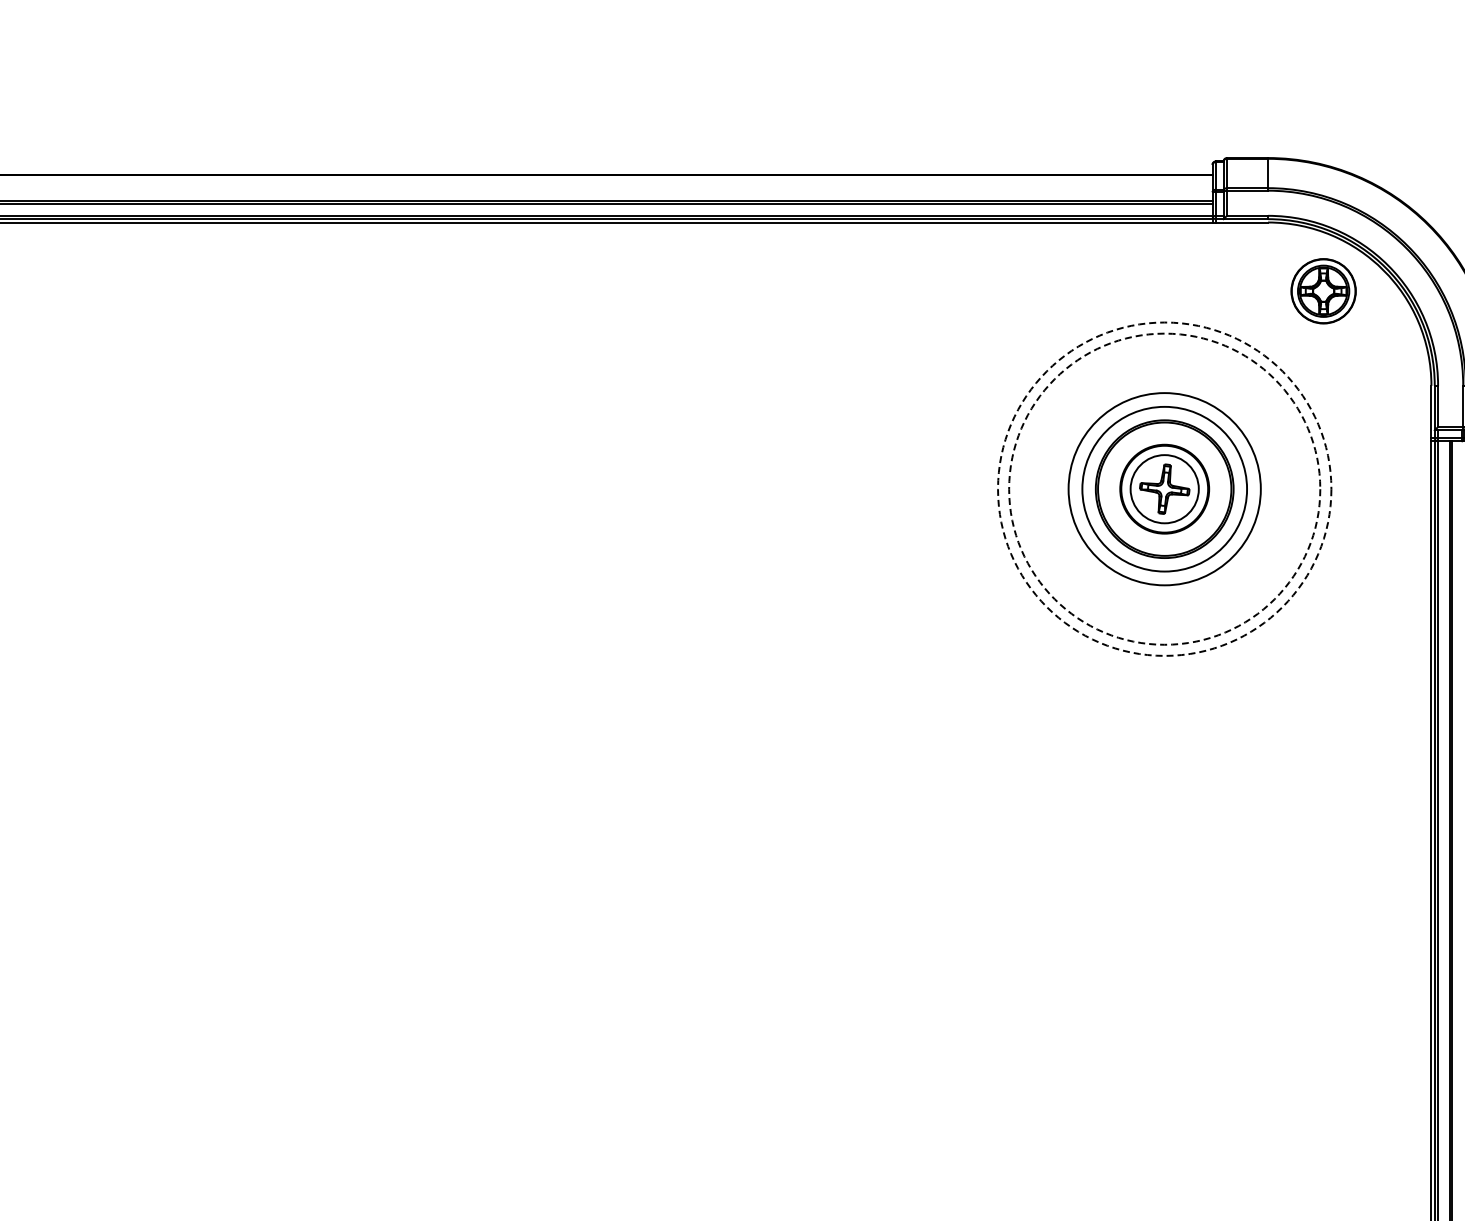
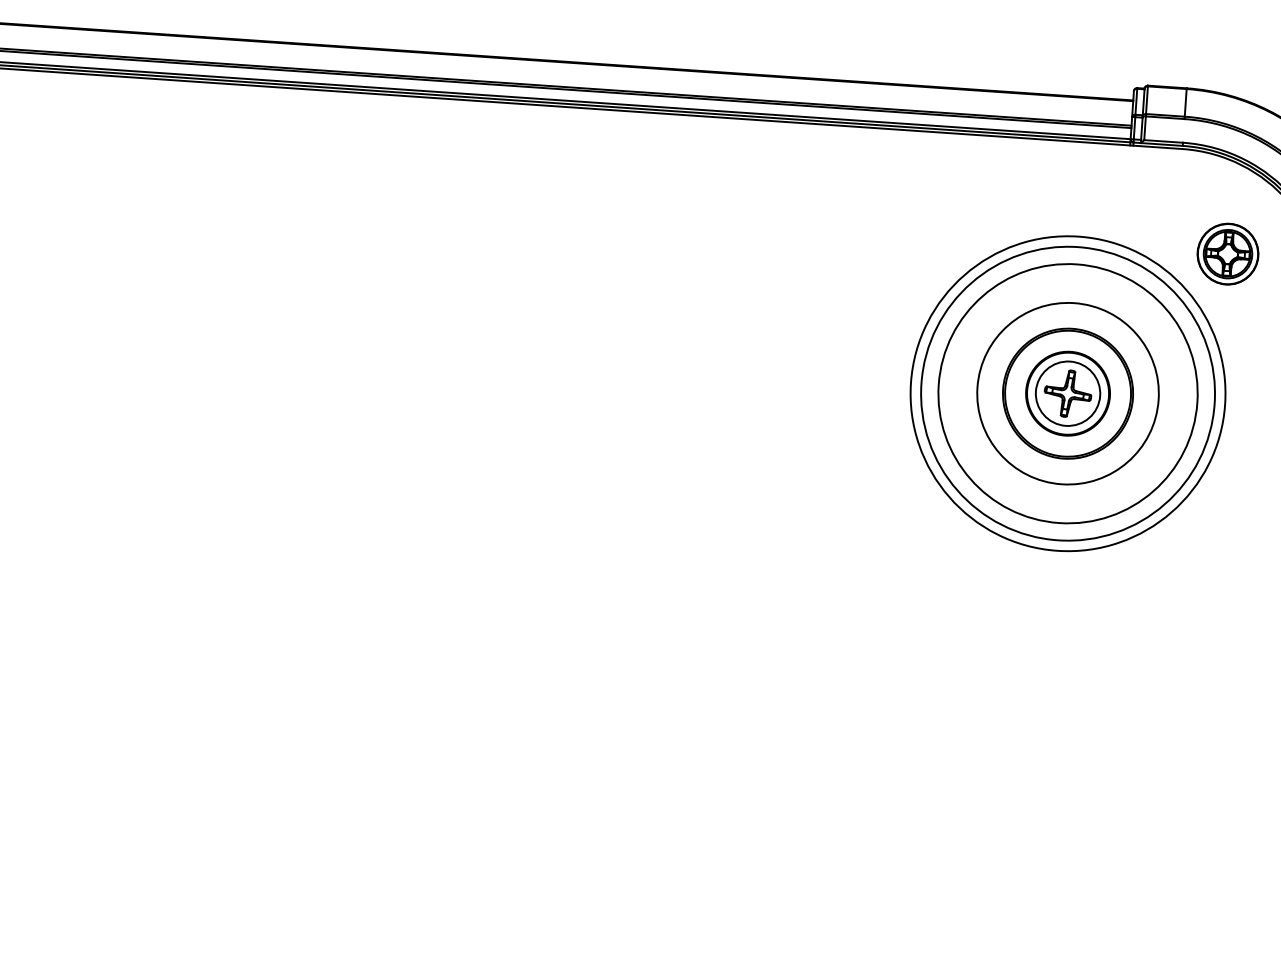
part: (1323, 291) -> (1227, 254), moved
circle: (1164, 488) -> (1067, 393), dashed -> solid
circle: (1164, 488) -> (1067, 393), dashed -> solid
circle: (1164, 488) -> (1067, 393), size x1.67

